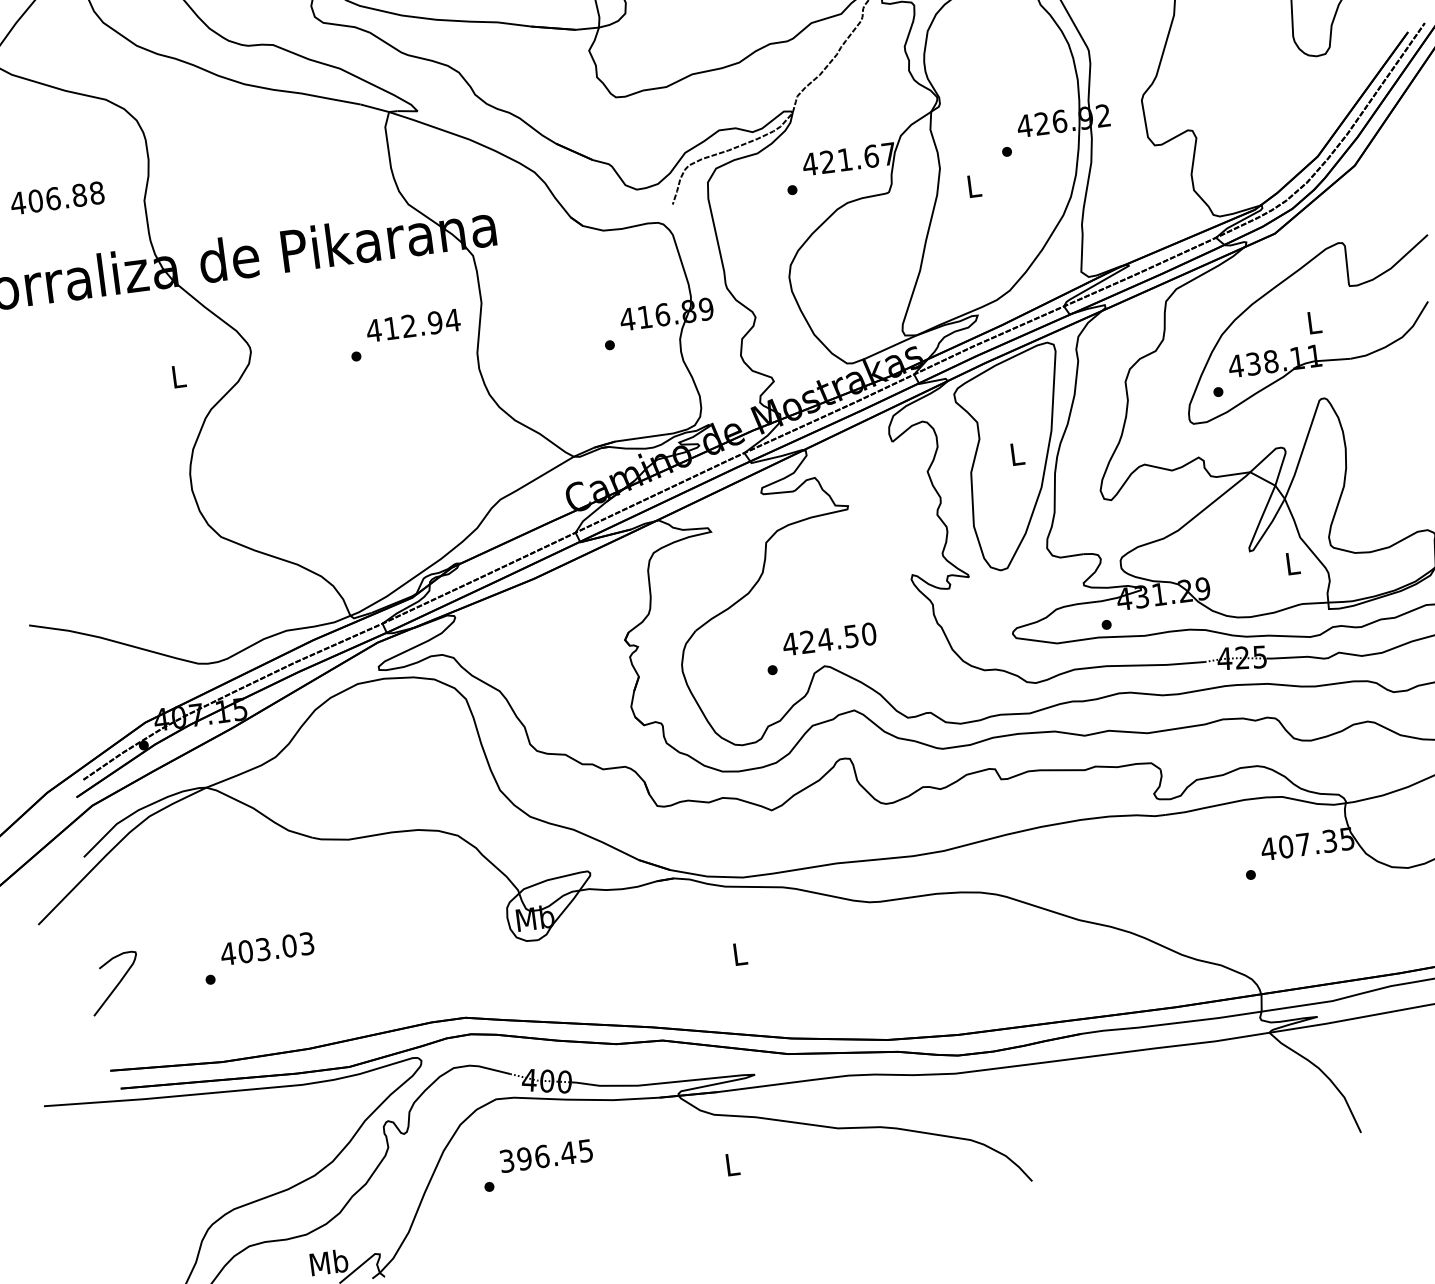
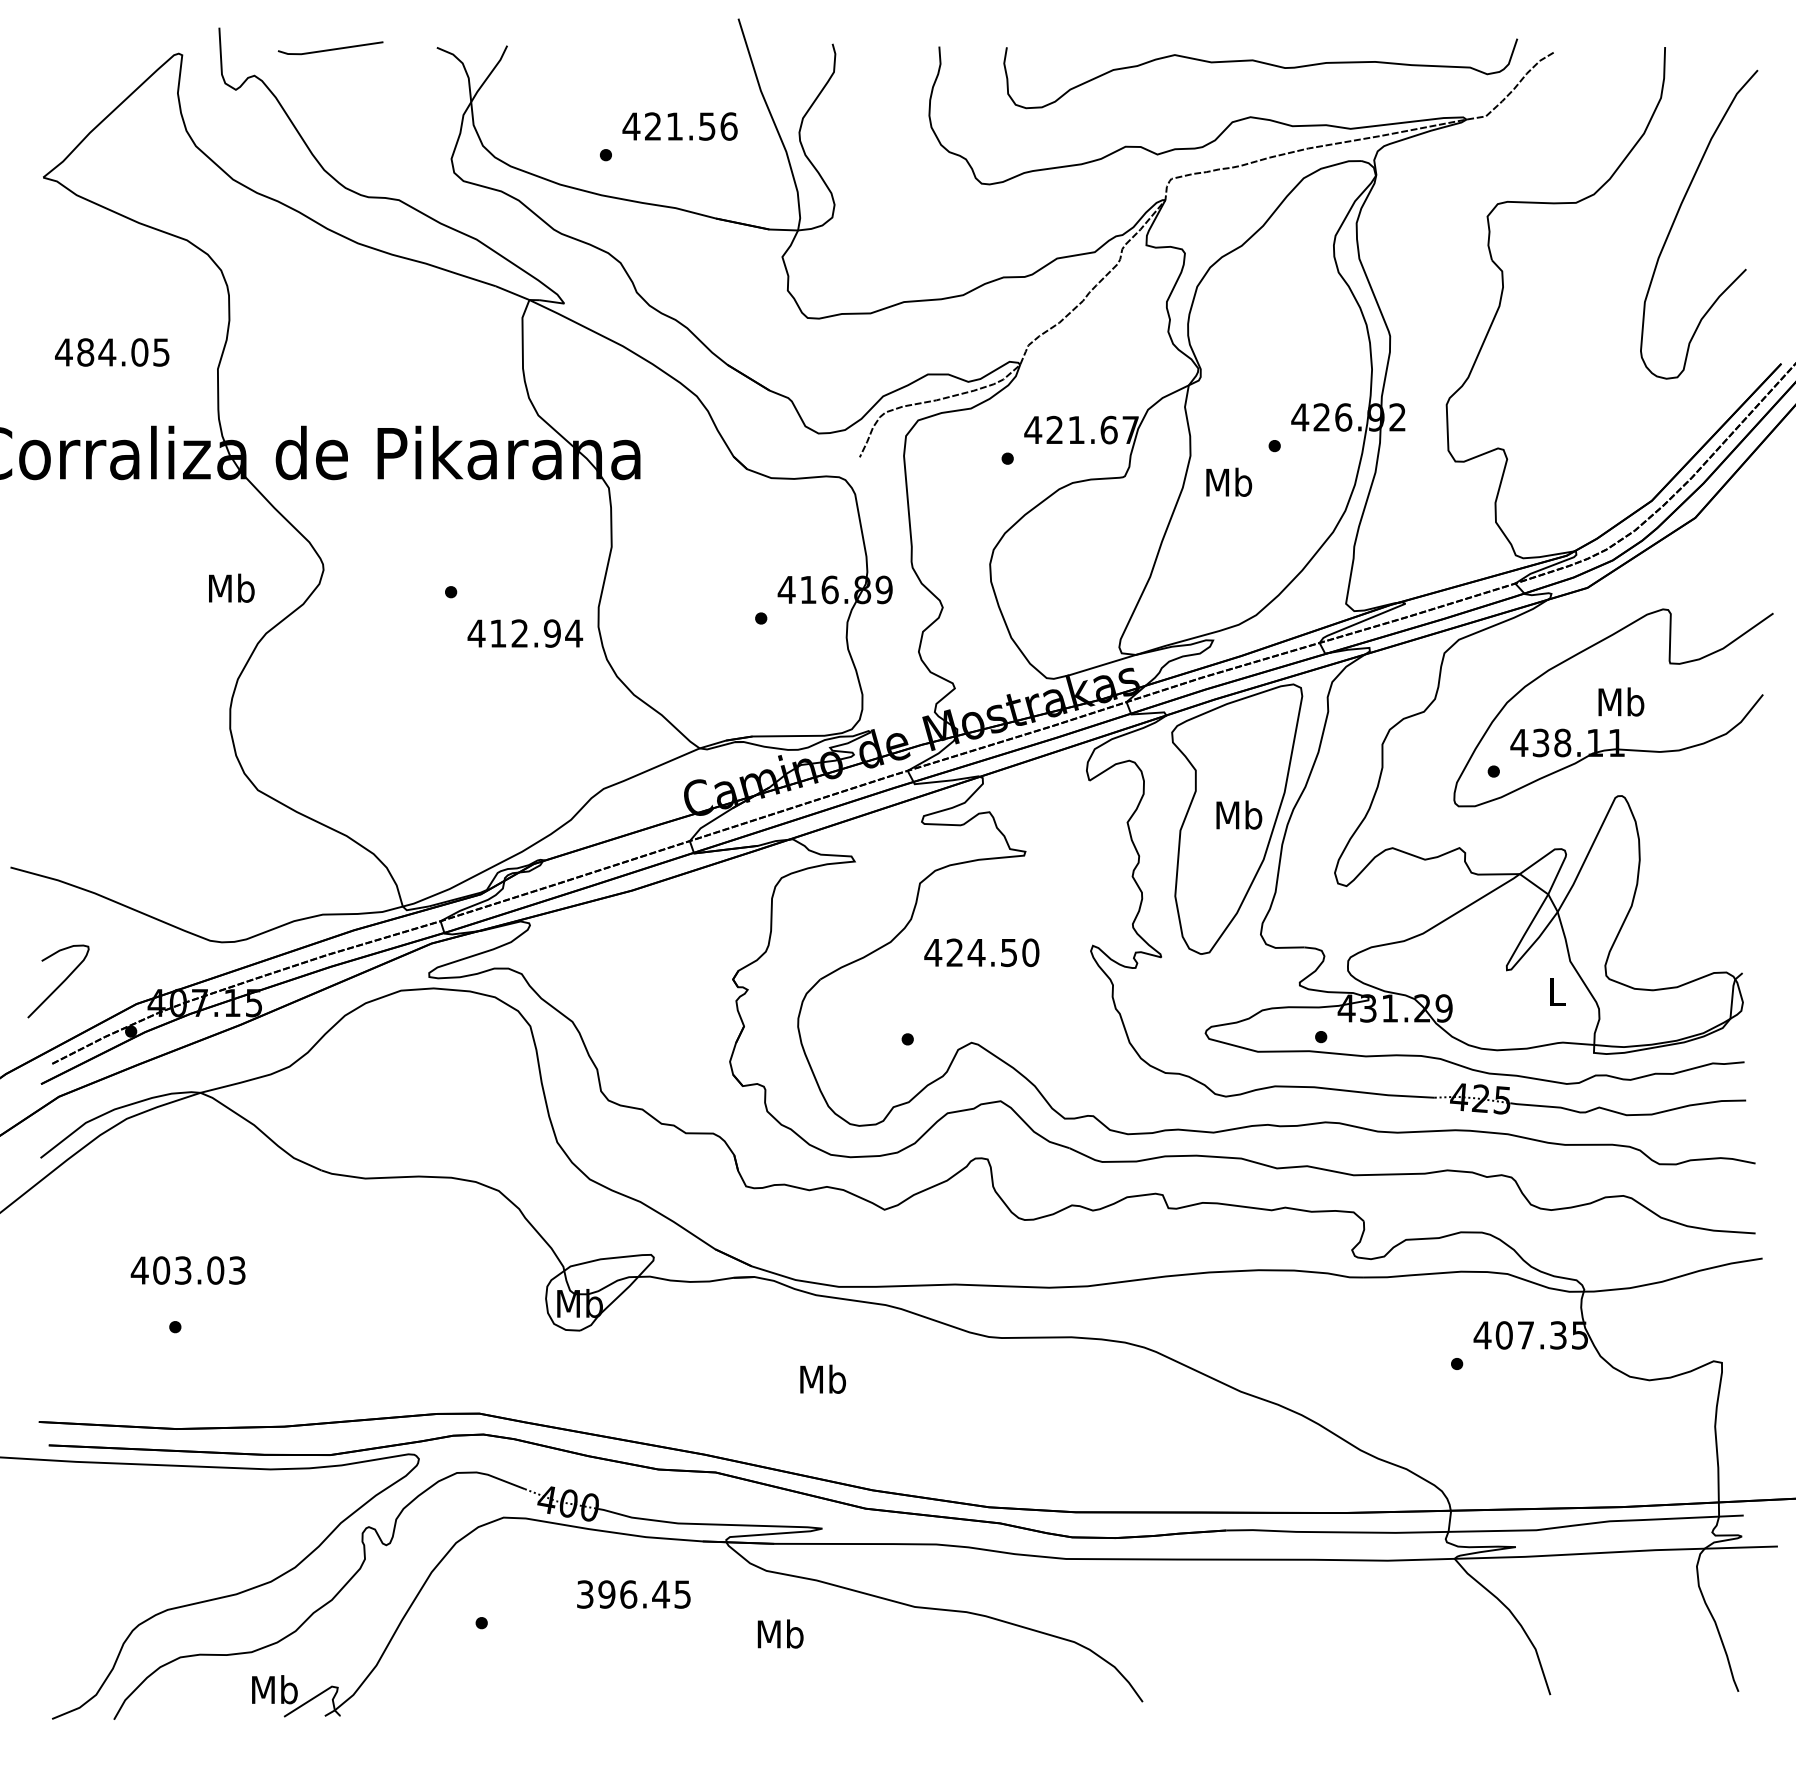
text: (974, 185) -> (1229, 481), L -> Mb
text: (66, 197) -> (123, 352), 406.88 -> 484.05
text: (1314, 322) -> (1621, 701), L -> Mb
text: (413, 325) -> (525, 633), moved
text: (178, 375) -> (231, 587), L -> Mb
text: (1017, 453) -> (1239, 814), L -> Mb
text: (829, 639) -> (981, 952), moved
text: (266, 948) -> (187, 1270), moved
text: (740, 953) -> (823, 1378), L -> Mb
curve: (116, 984) -> (60, 983), moved
text: (546, 1156) -> (633, 1594), moved
text: (732, 1163) -> (780, 1633), L -> Mb

